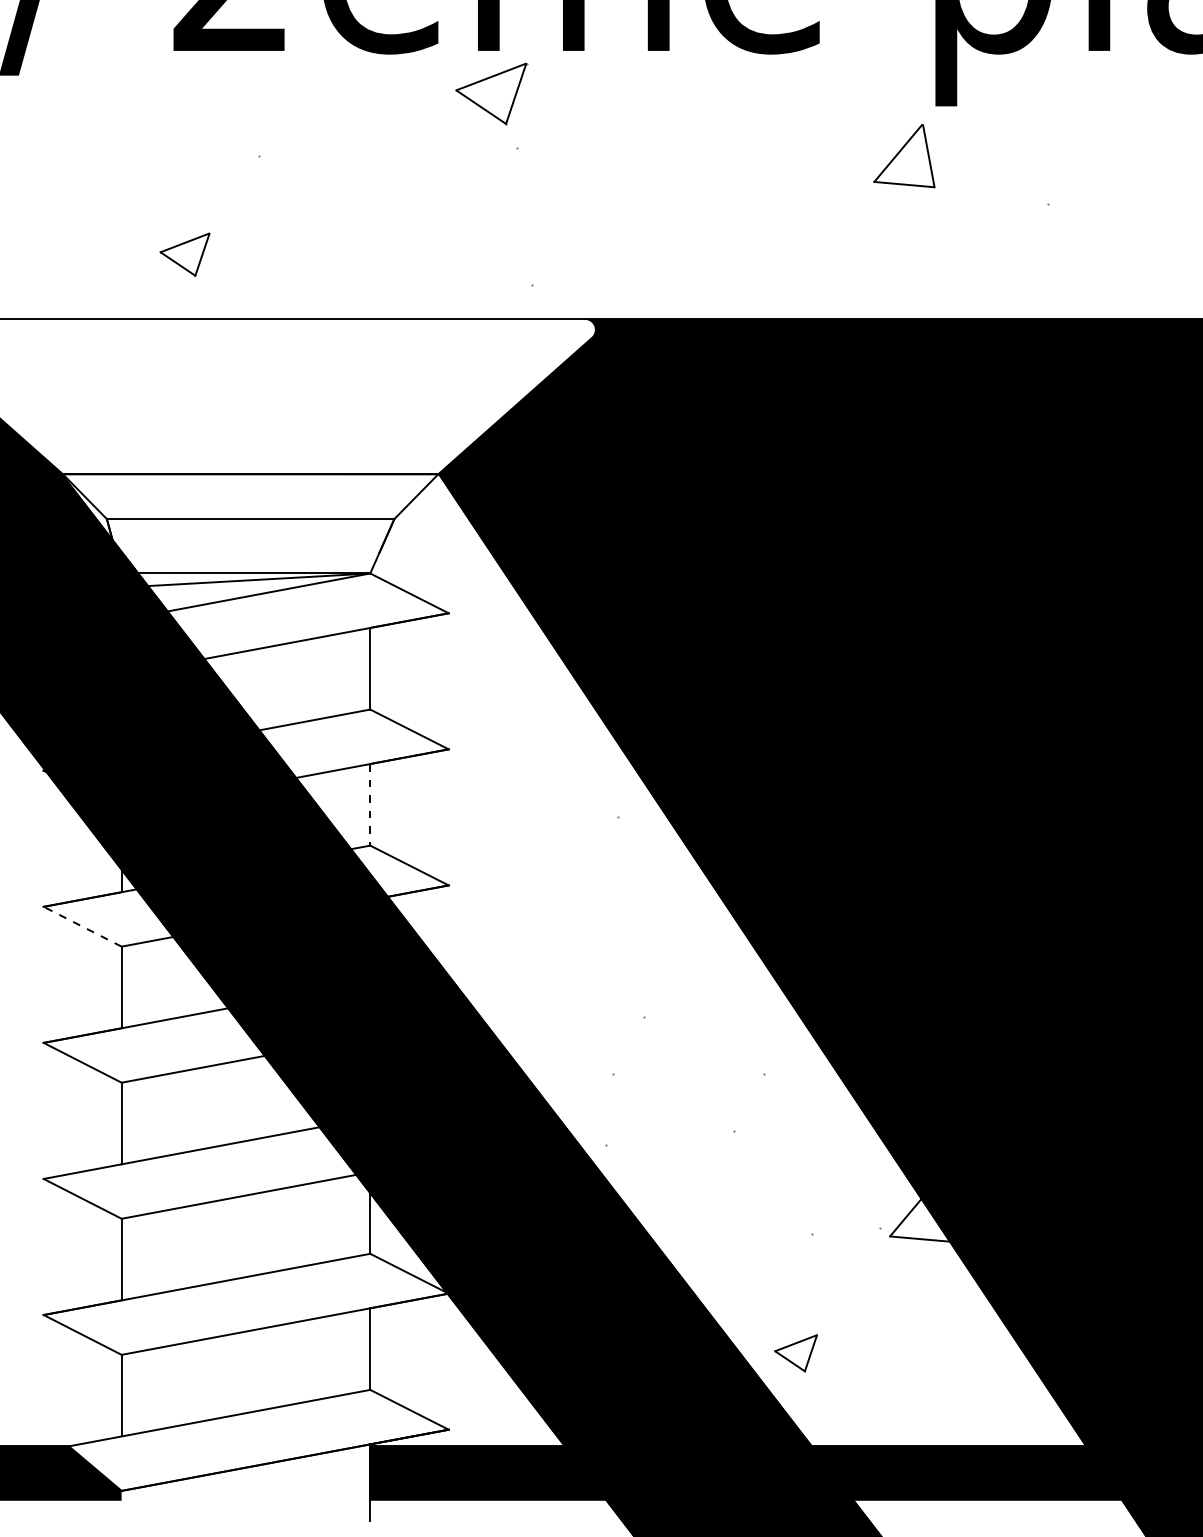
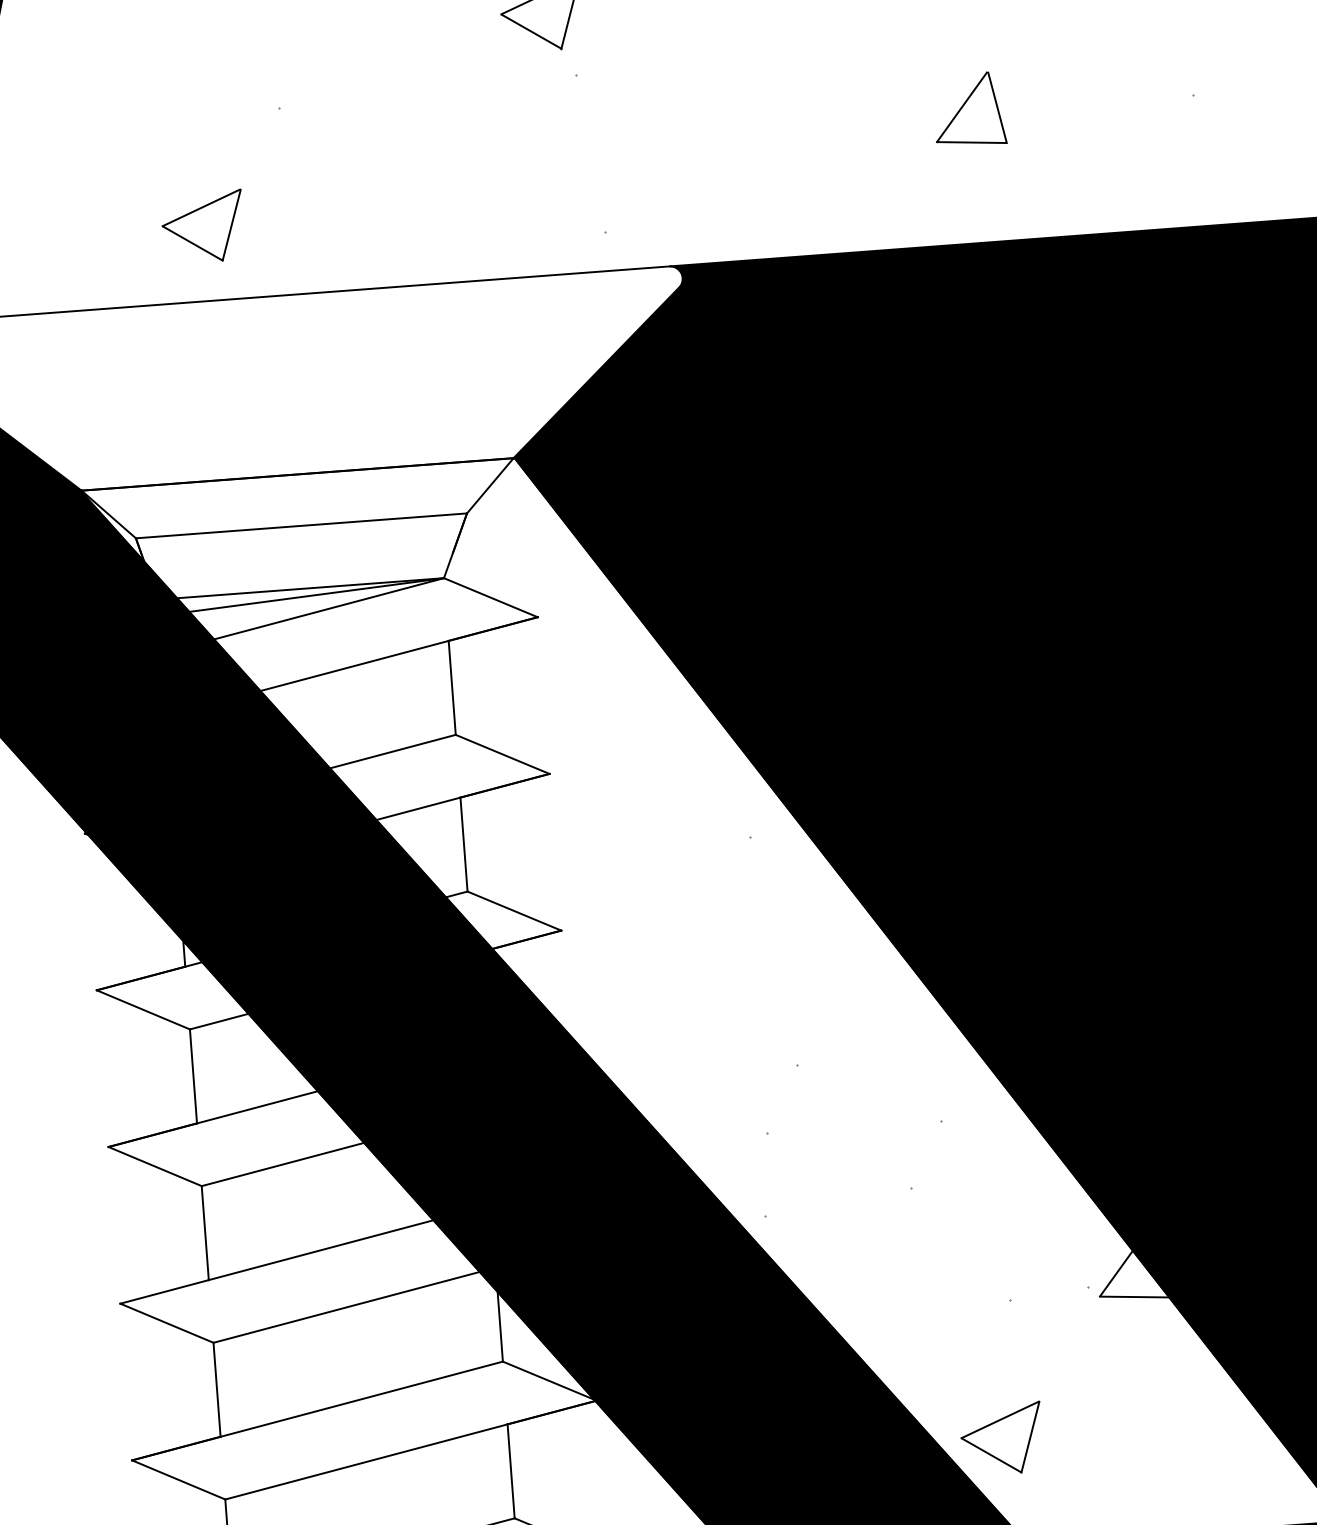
part: (904, 156) -> (969, 110), moved
part: (184, 254) -> (202, 226), size x1.43
line: (370, 804) -> (464, 844), dashed -> solid
line: (82, 926) -> (143, 1009), dashed -> solid
part: (795, 1353) -> (1001, 1439), size x1.67

